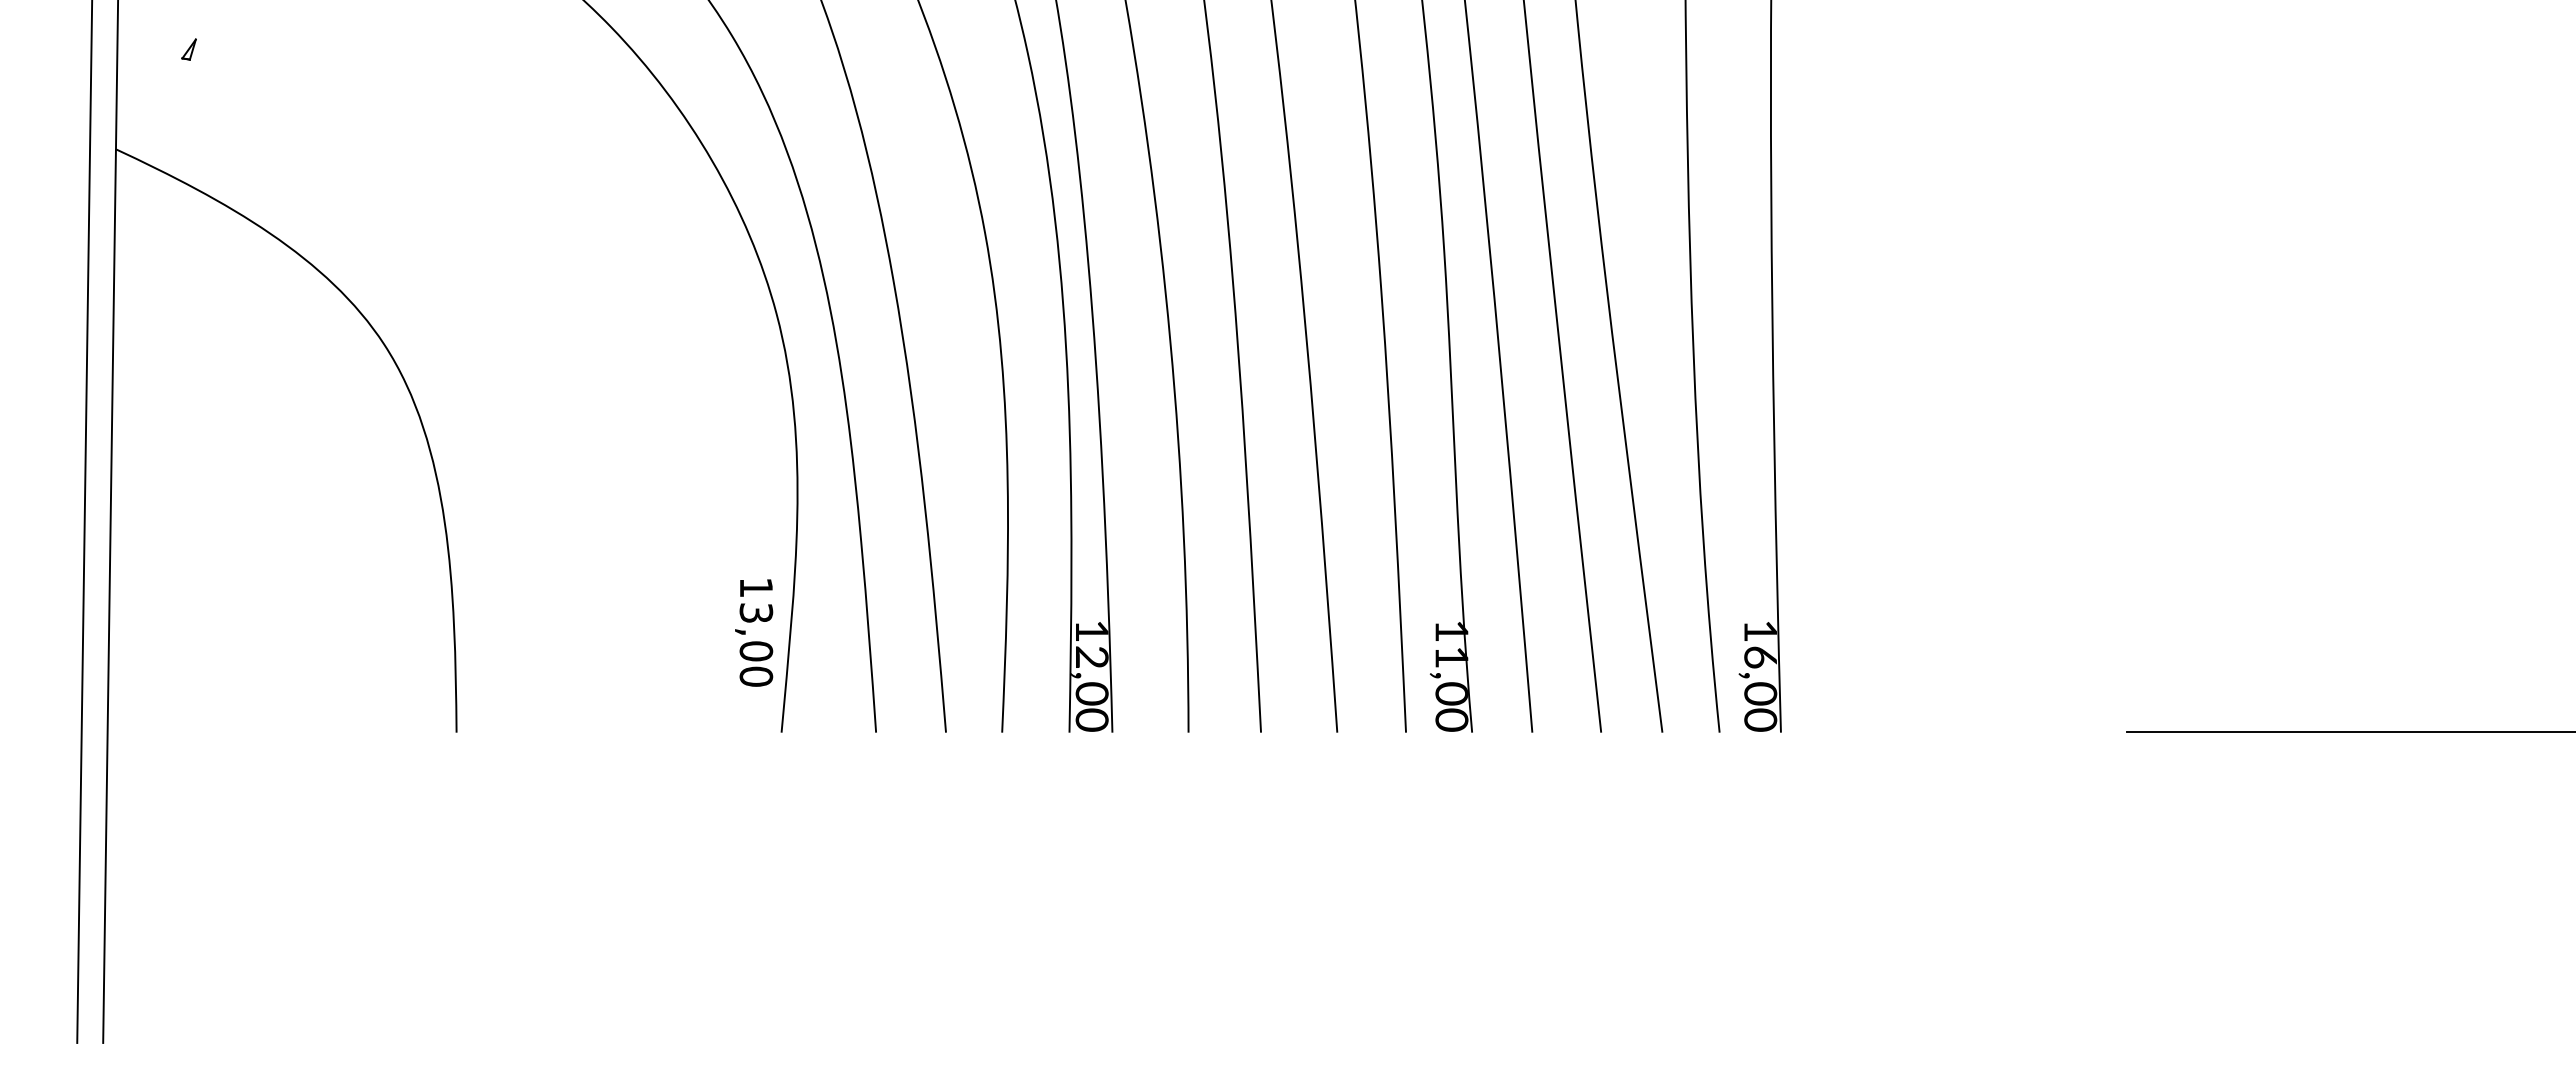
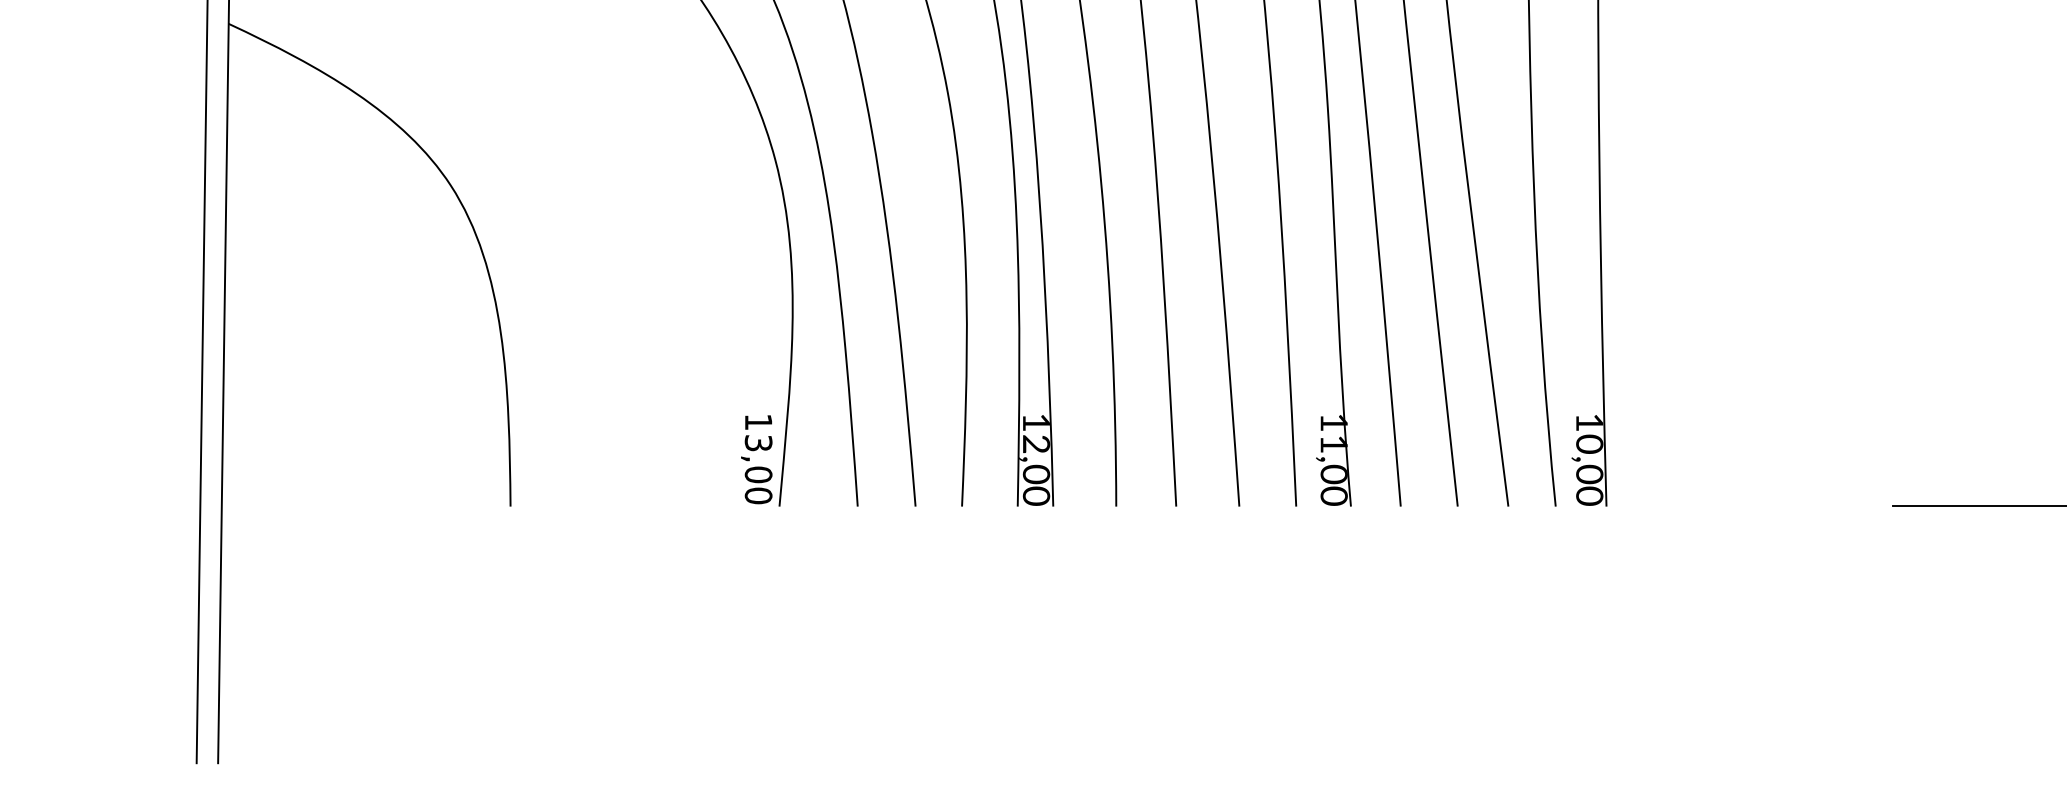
text: (754, 632) -> (757, 459), moved
text: (1760, 657) -> (1589, 444), 16,00 -> 10,00

